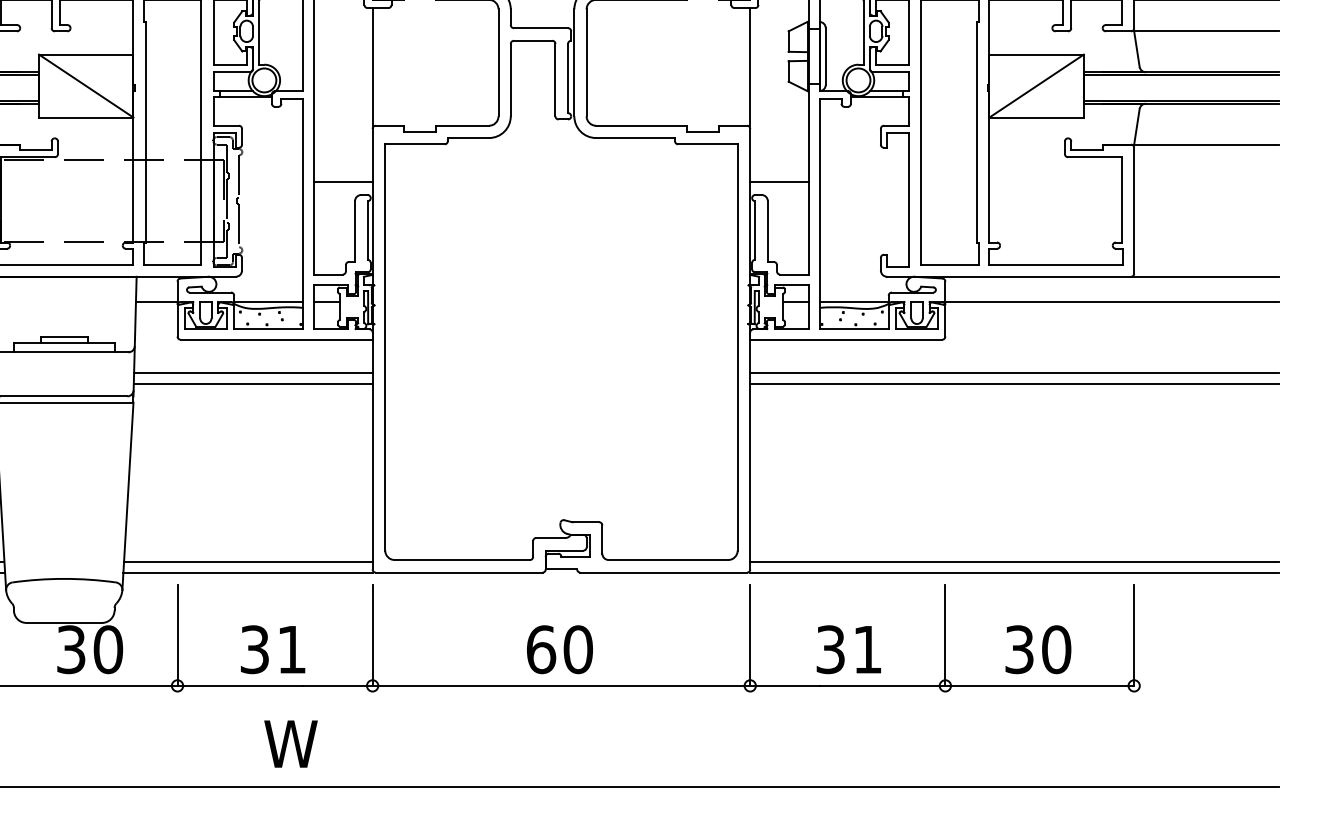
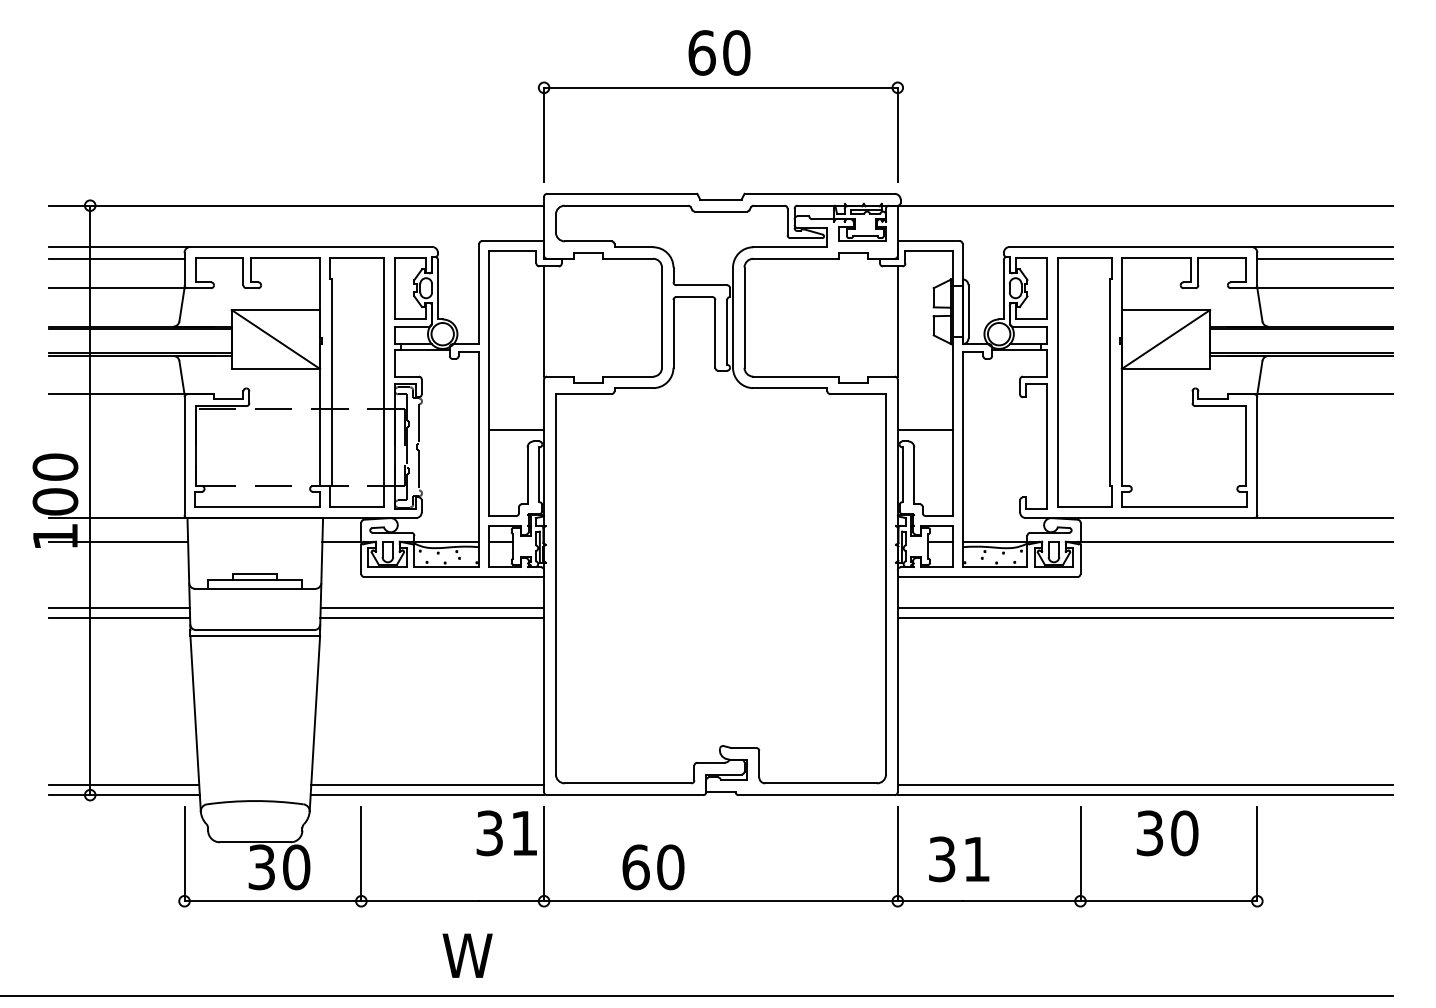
text: (272, 649) -> (506, 833), moved
text: (559, 649) -> (653, 867), moved
text: (849, 649) -> (959, 859), moved
text: (1038, 649) -> (1167, 833), moved

